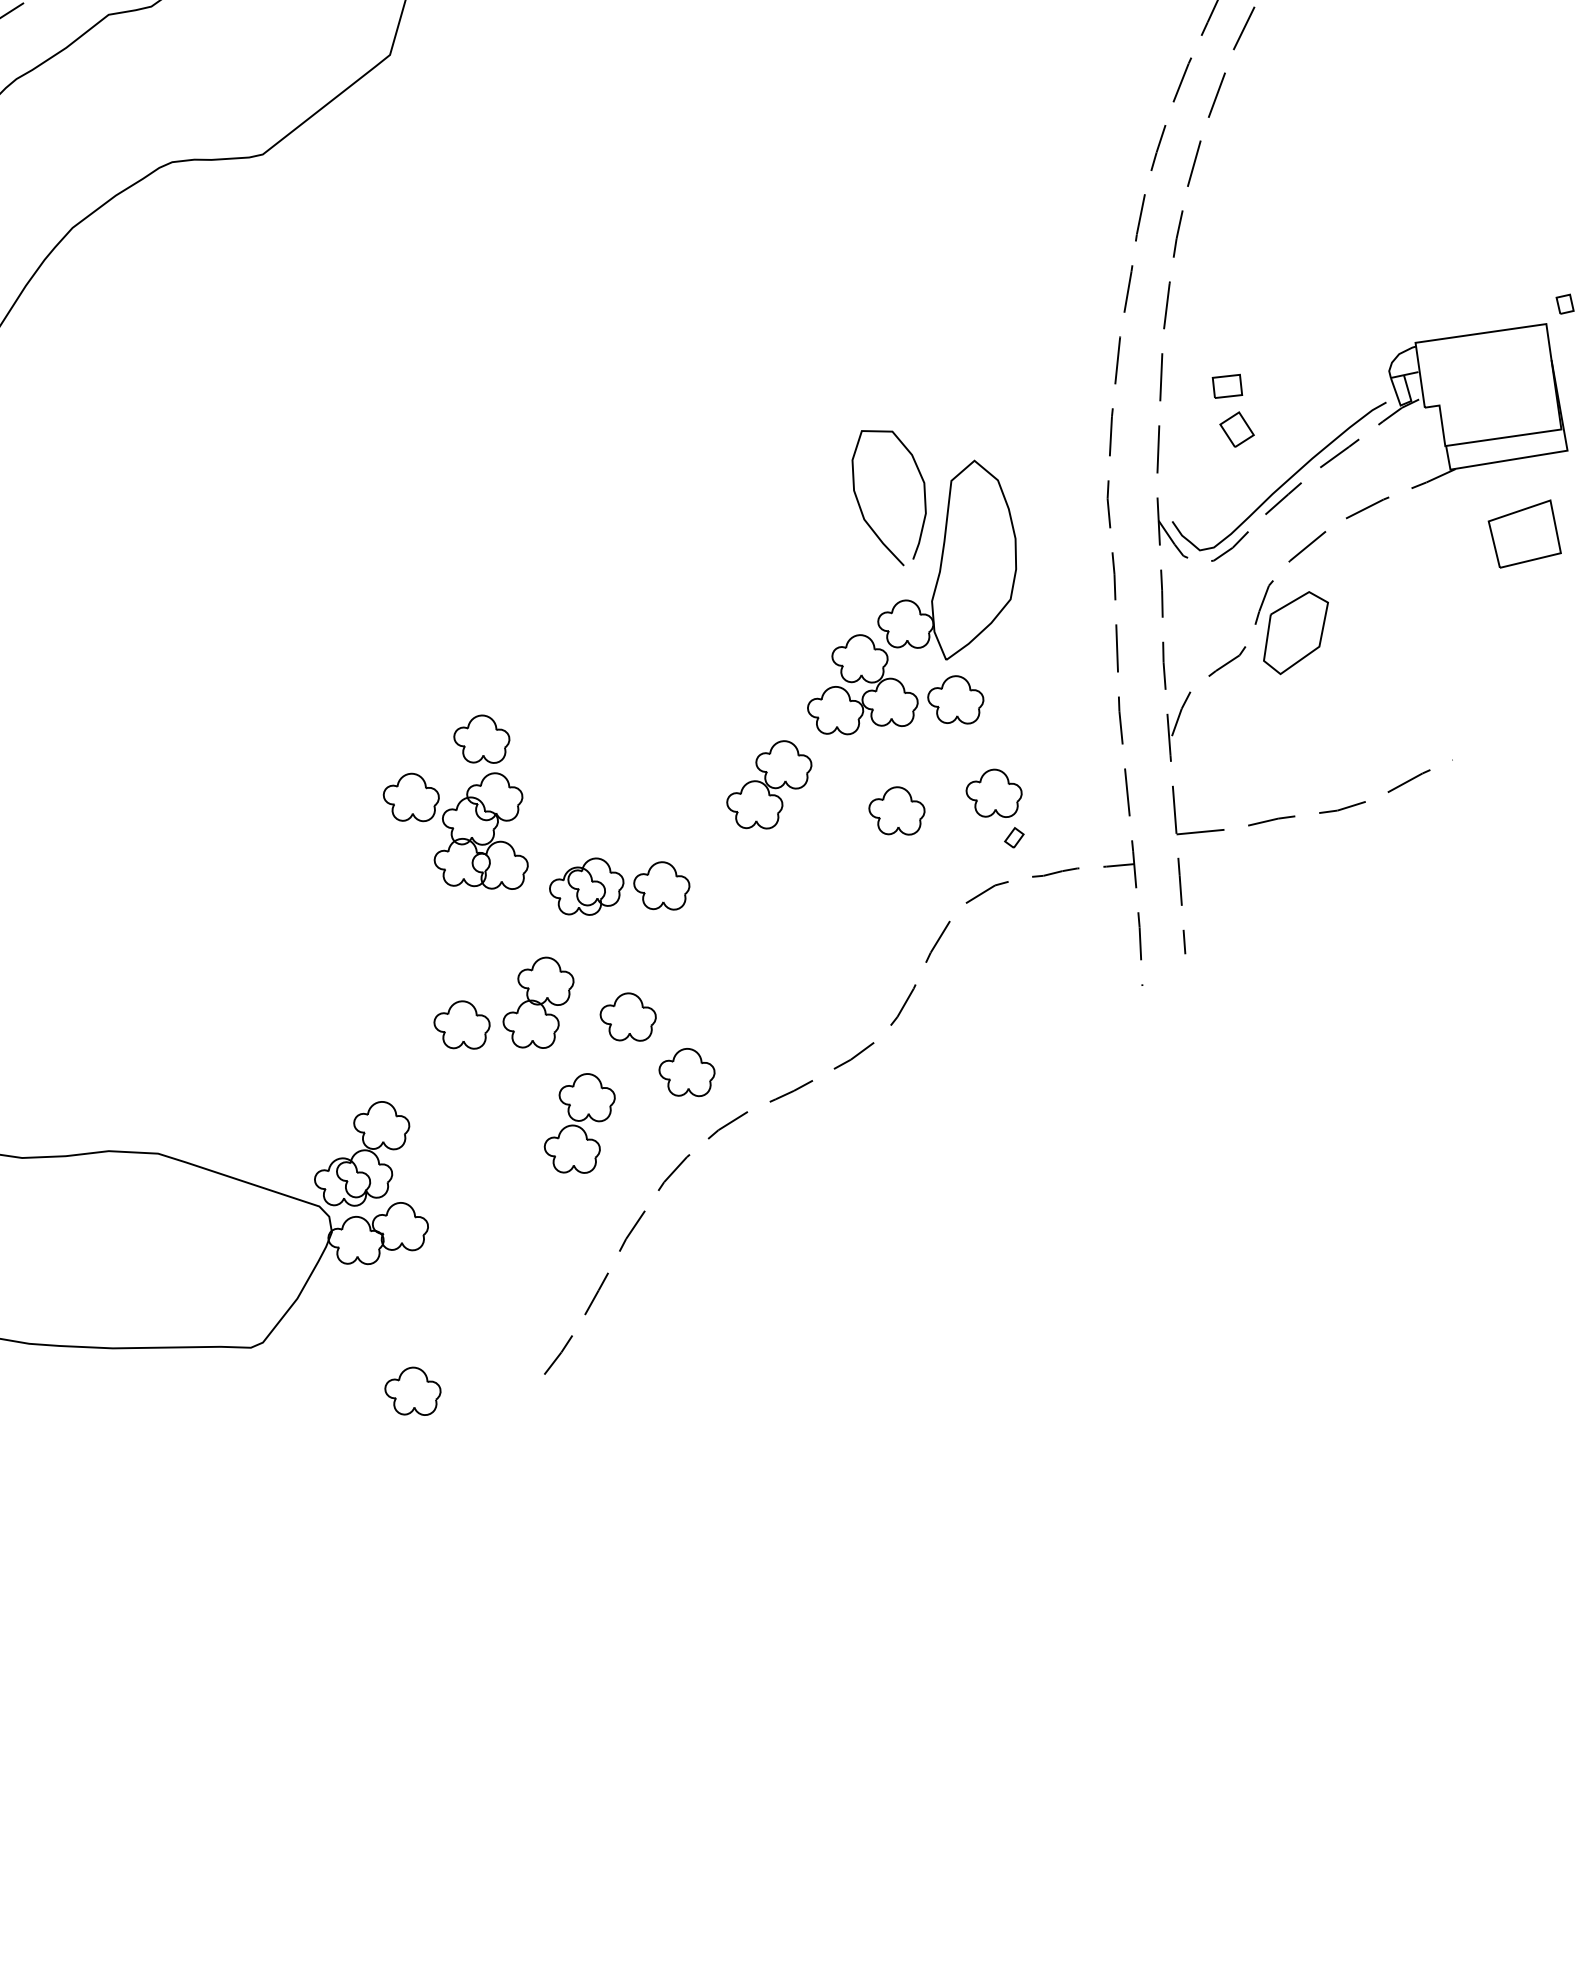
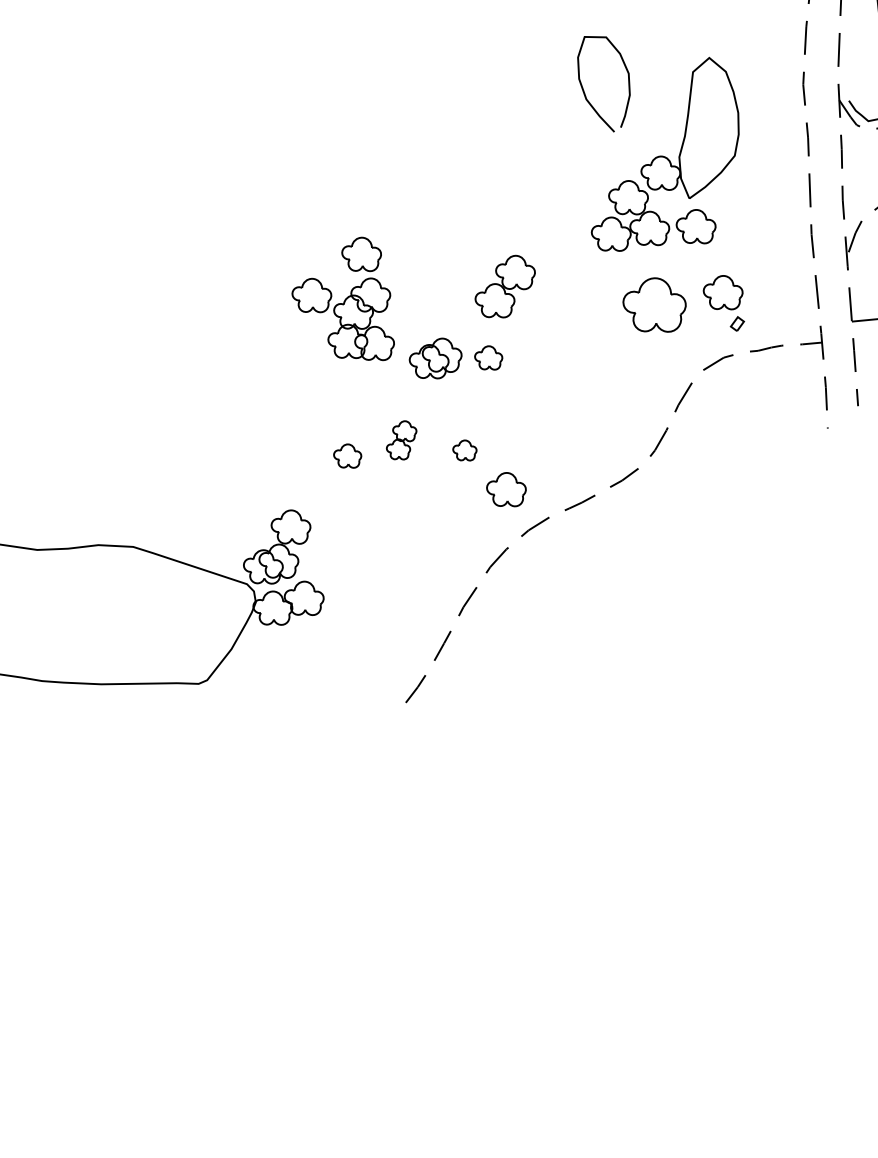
curve: (862, 510) -> (585, 93), moved
part: (769, 784) -> (505, 286), moved
part: (896, 810) -> (654, 304), size x1.6
part: (661, 885) -> (488, 357), size x0.7
part: (538, 1002) -> (401, 440), size x0.6
part: (627, 1016) -> (464, 450), size x0.6
part: (461, 1024) -> (347, 455), size x0.7
part: (579, 1123) -> (430, 525), removed
part: (412, 1390) -> (312, 714), removed

